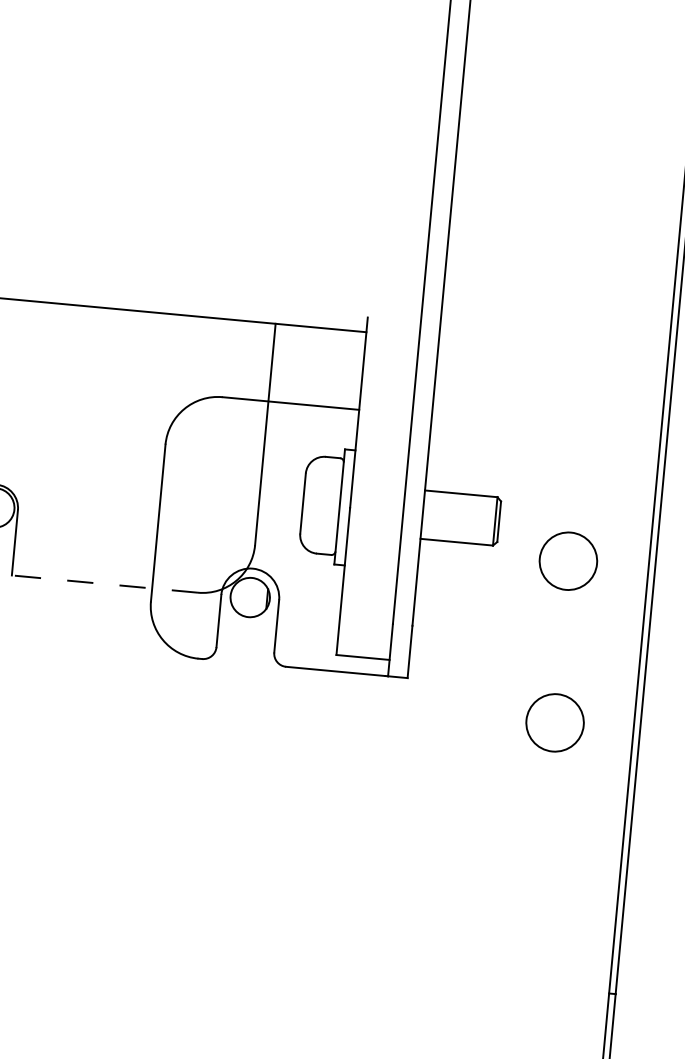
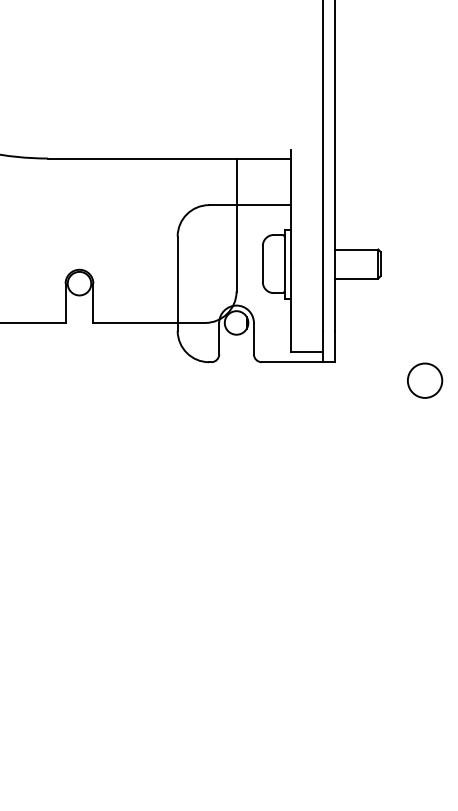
circle: (569, 560) -> (424, 283), removed
line: (105, 583) -> (149, 322), dashed -> solid

